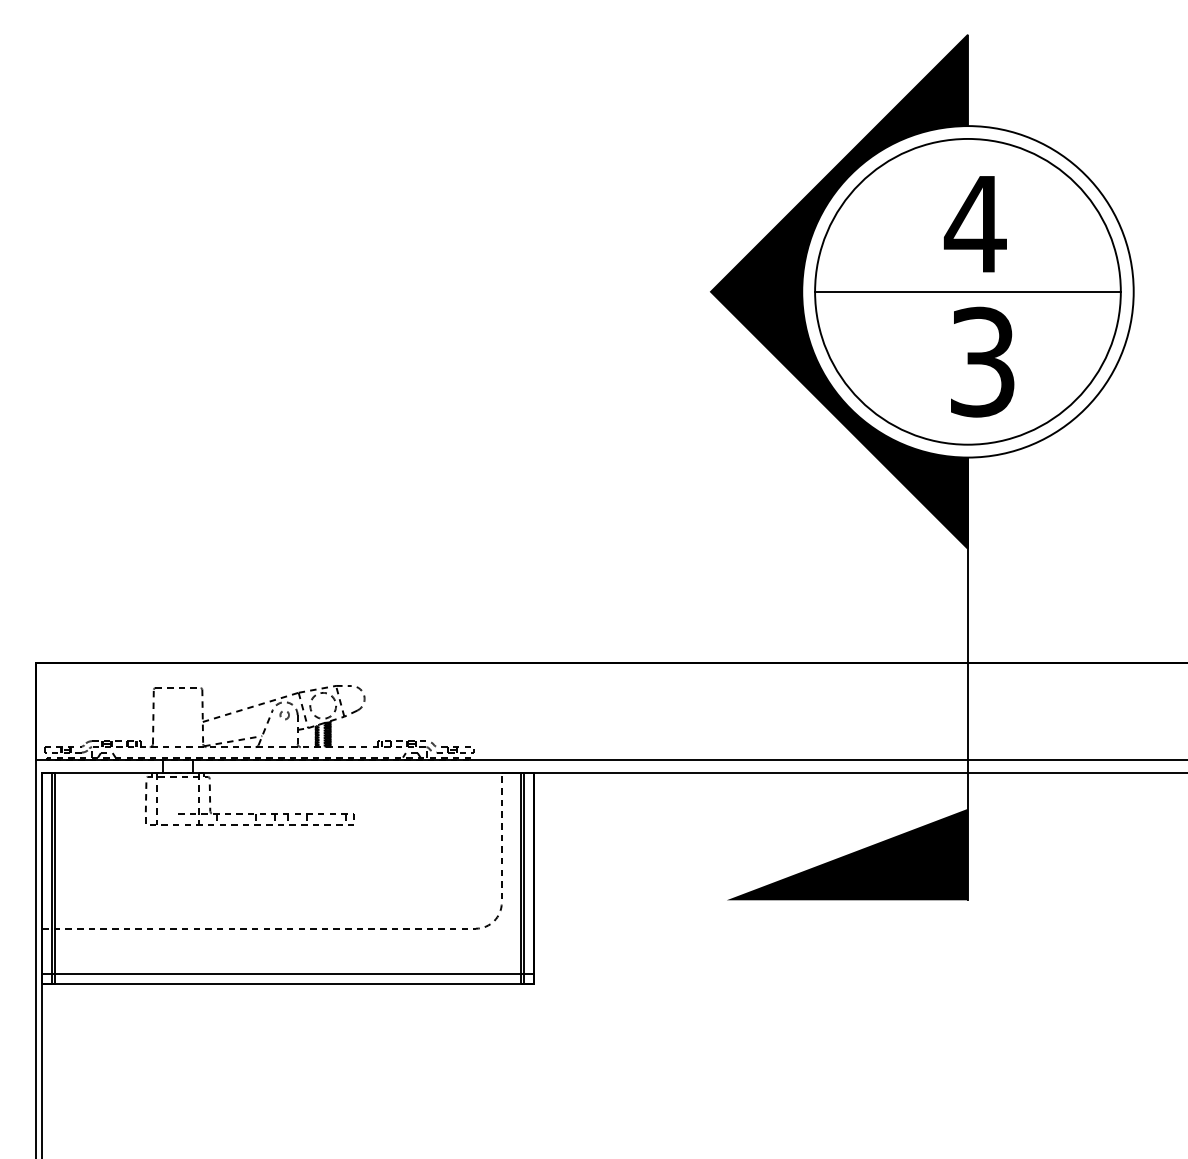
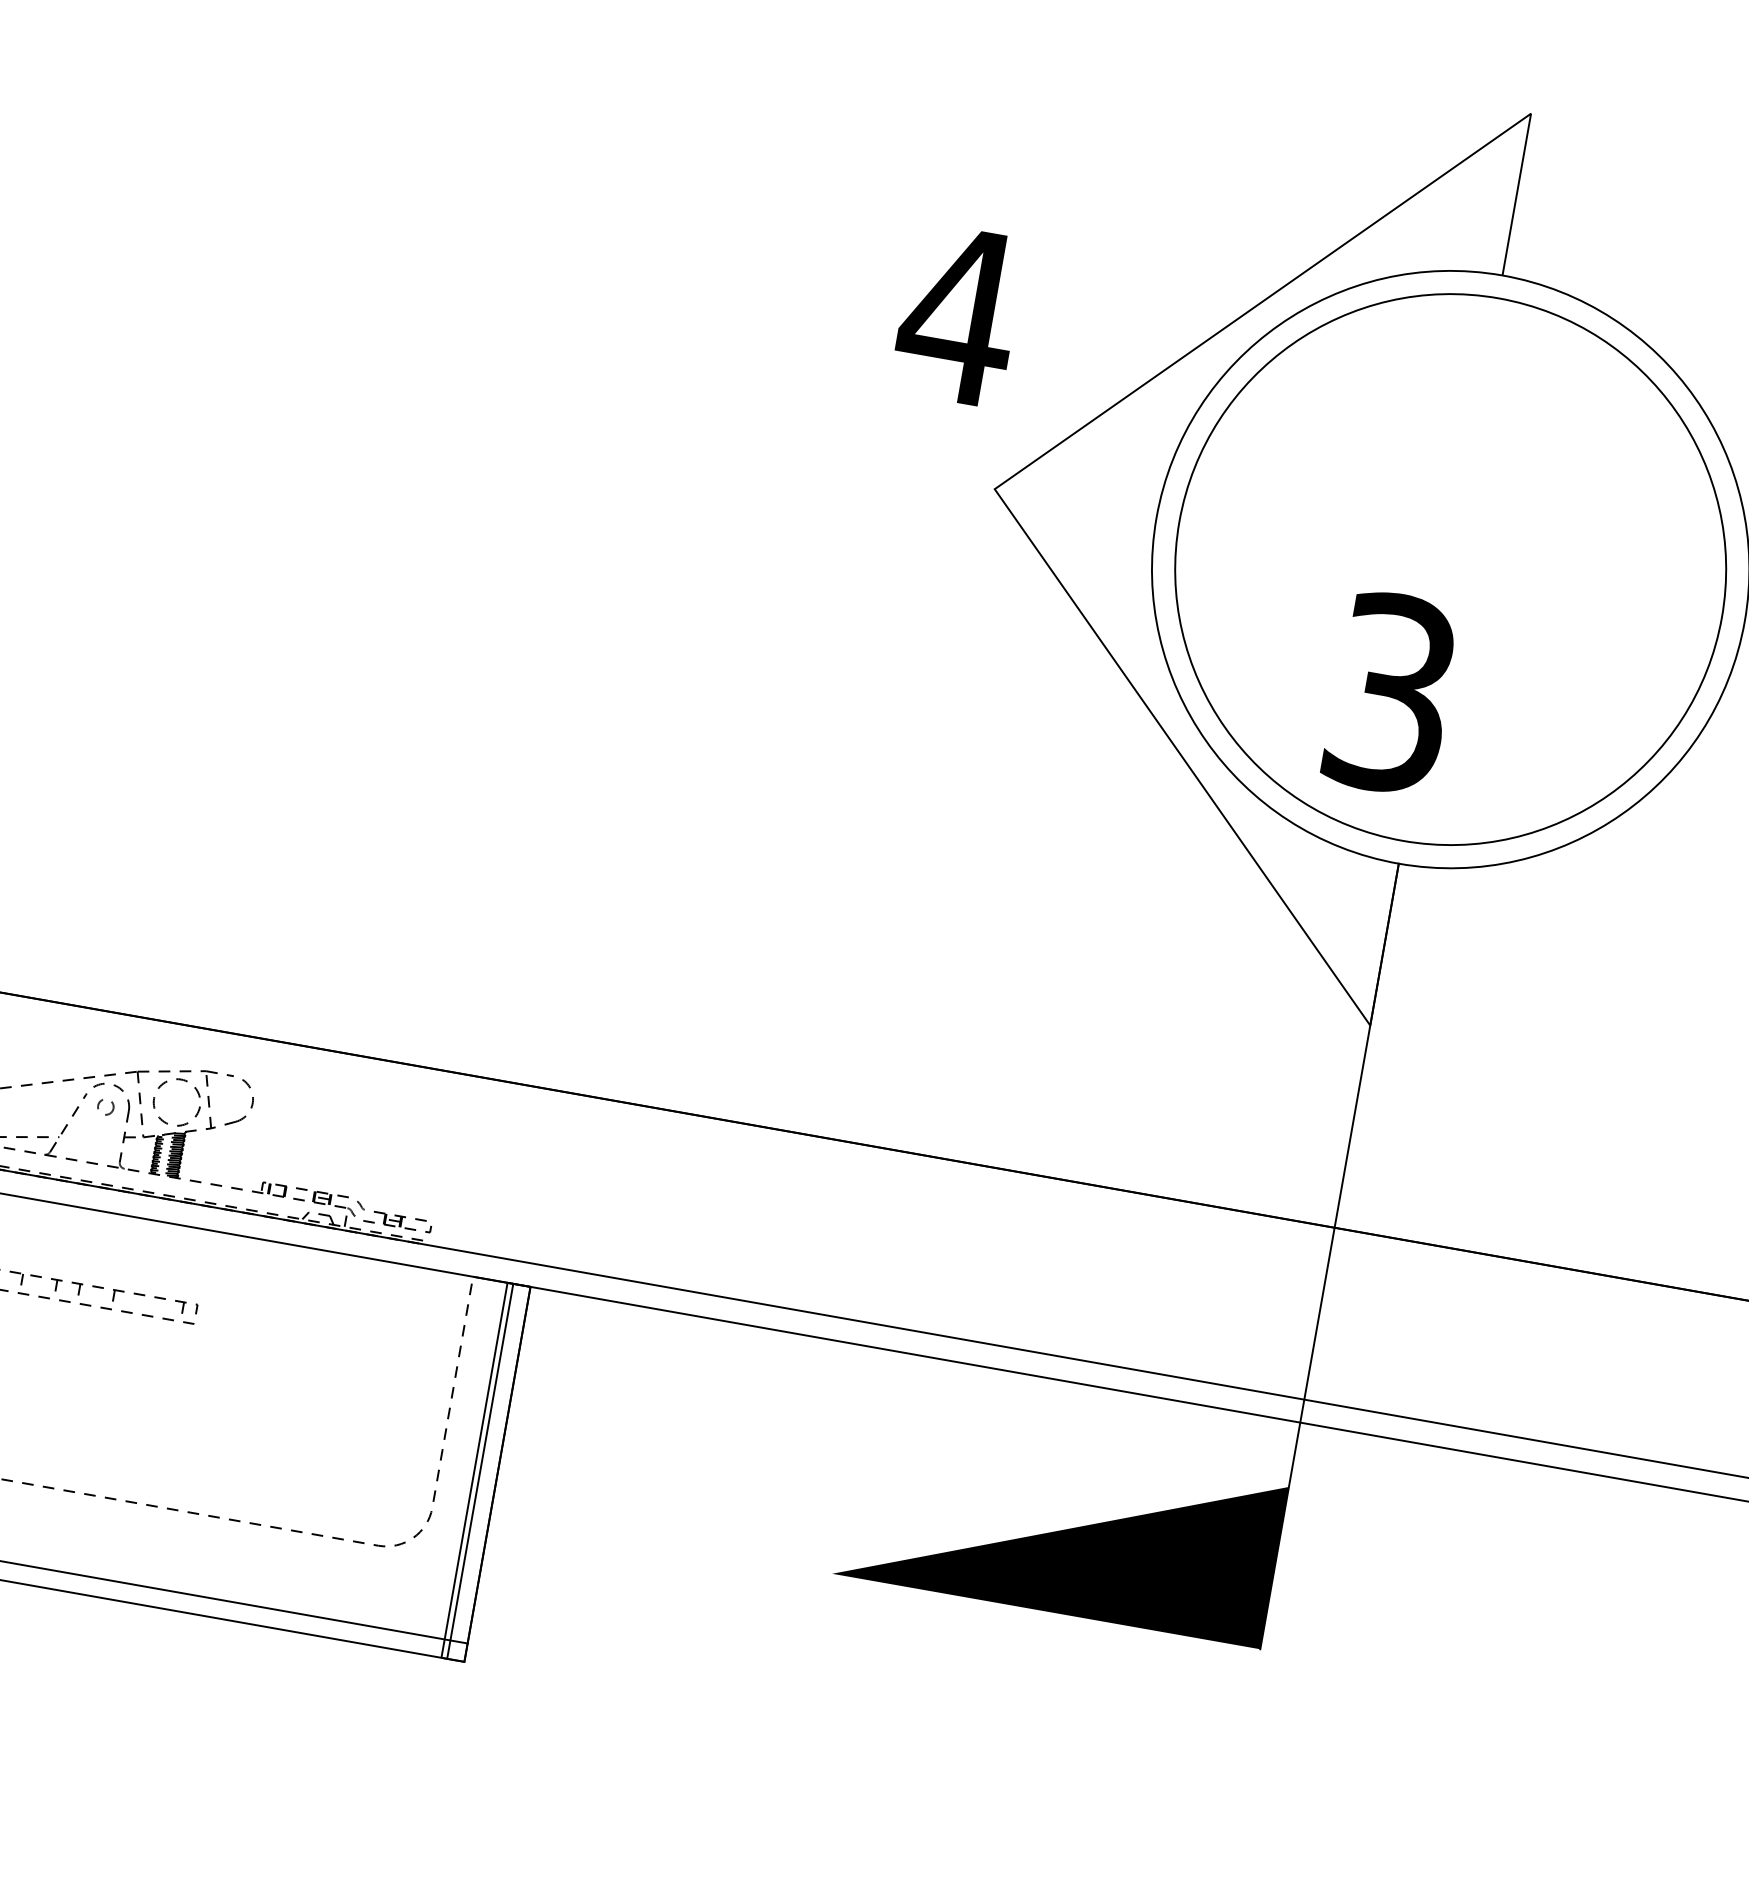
text: (975, 224) -> (958, 315), moved
fill: (839, 291) -> (1222, 528), removed
line: (967, 291) -> (1449, 568), removed
text: (982, 361) -> (1391, 692), moved

